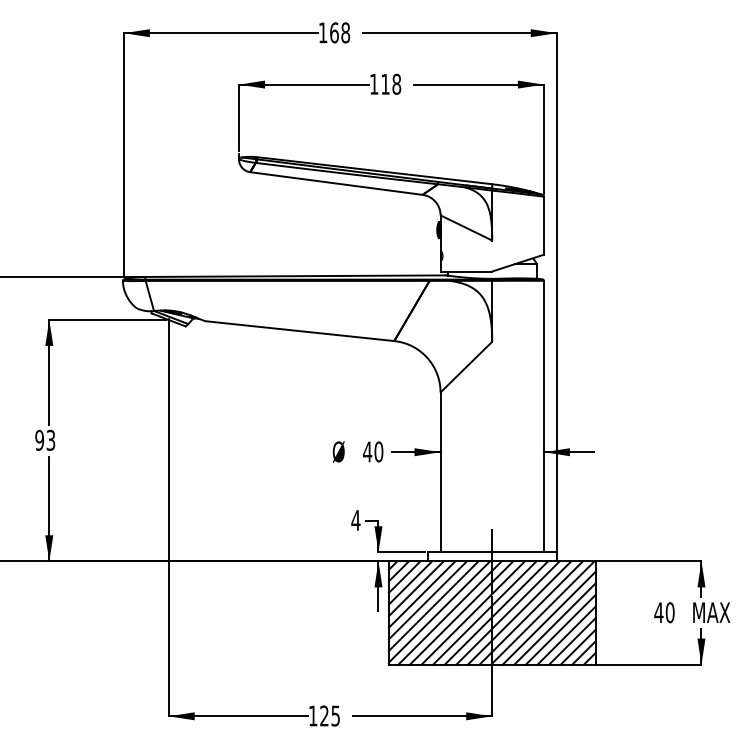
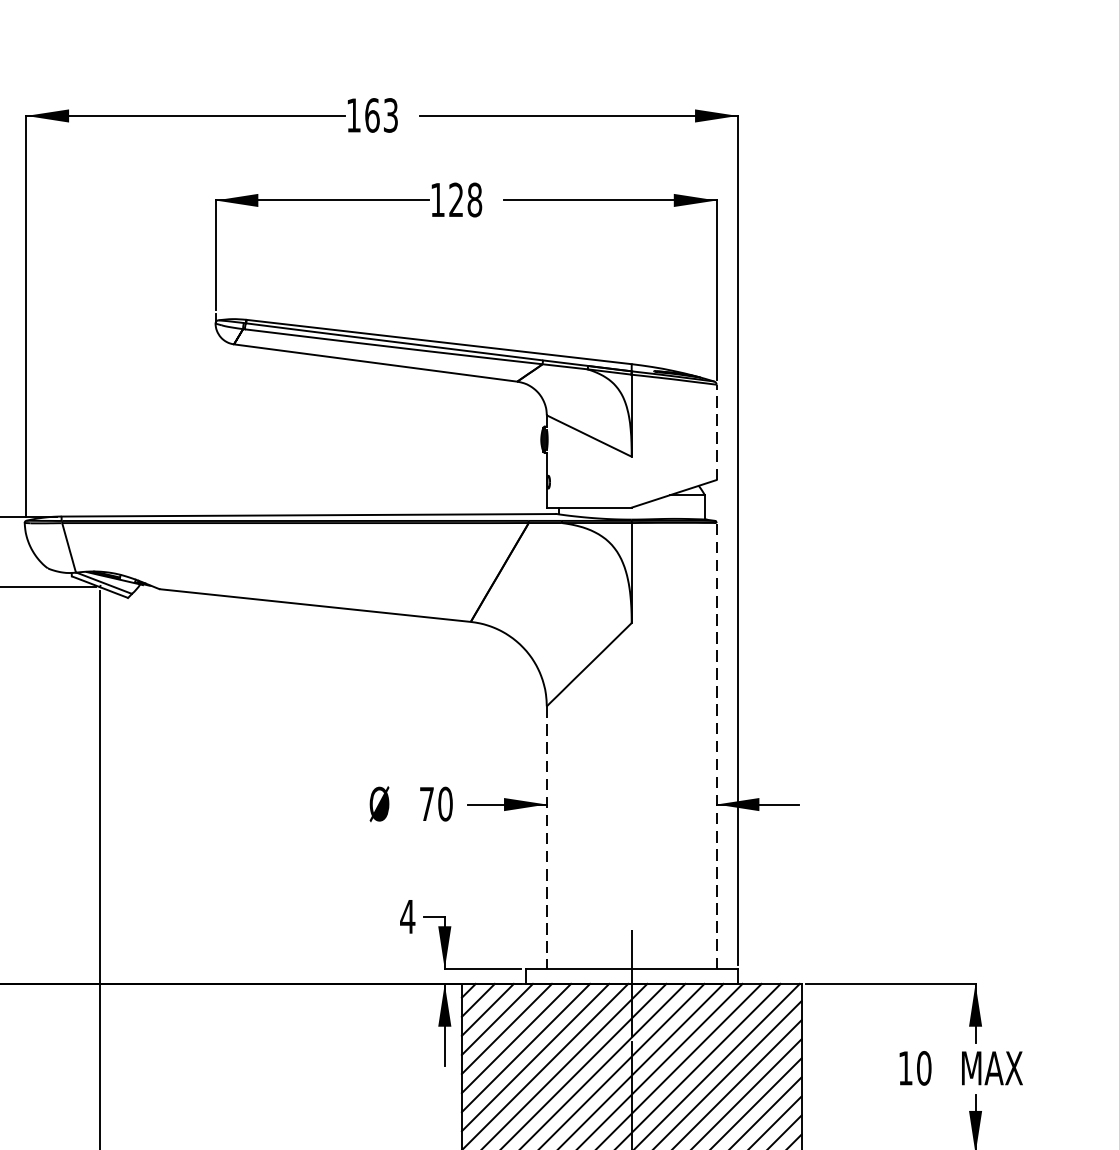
text: (345, 32) -> (390, 114), 168 -> 163
text: (385, 83) -> (456, 198), 118 -> 128
line: (543, 225) -> (715, 431), solid -> dashed
line: (543, 416) -> (715, 745), solid -> dashed
text: (367, 451) -> (426, 803), 40 -> 70
line: (440, 472) -> (546, 837), solid -> dashed
text: (658, 612) -> (904, 1067), 40 -> 10

